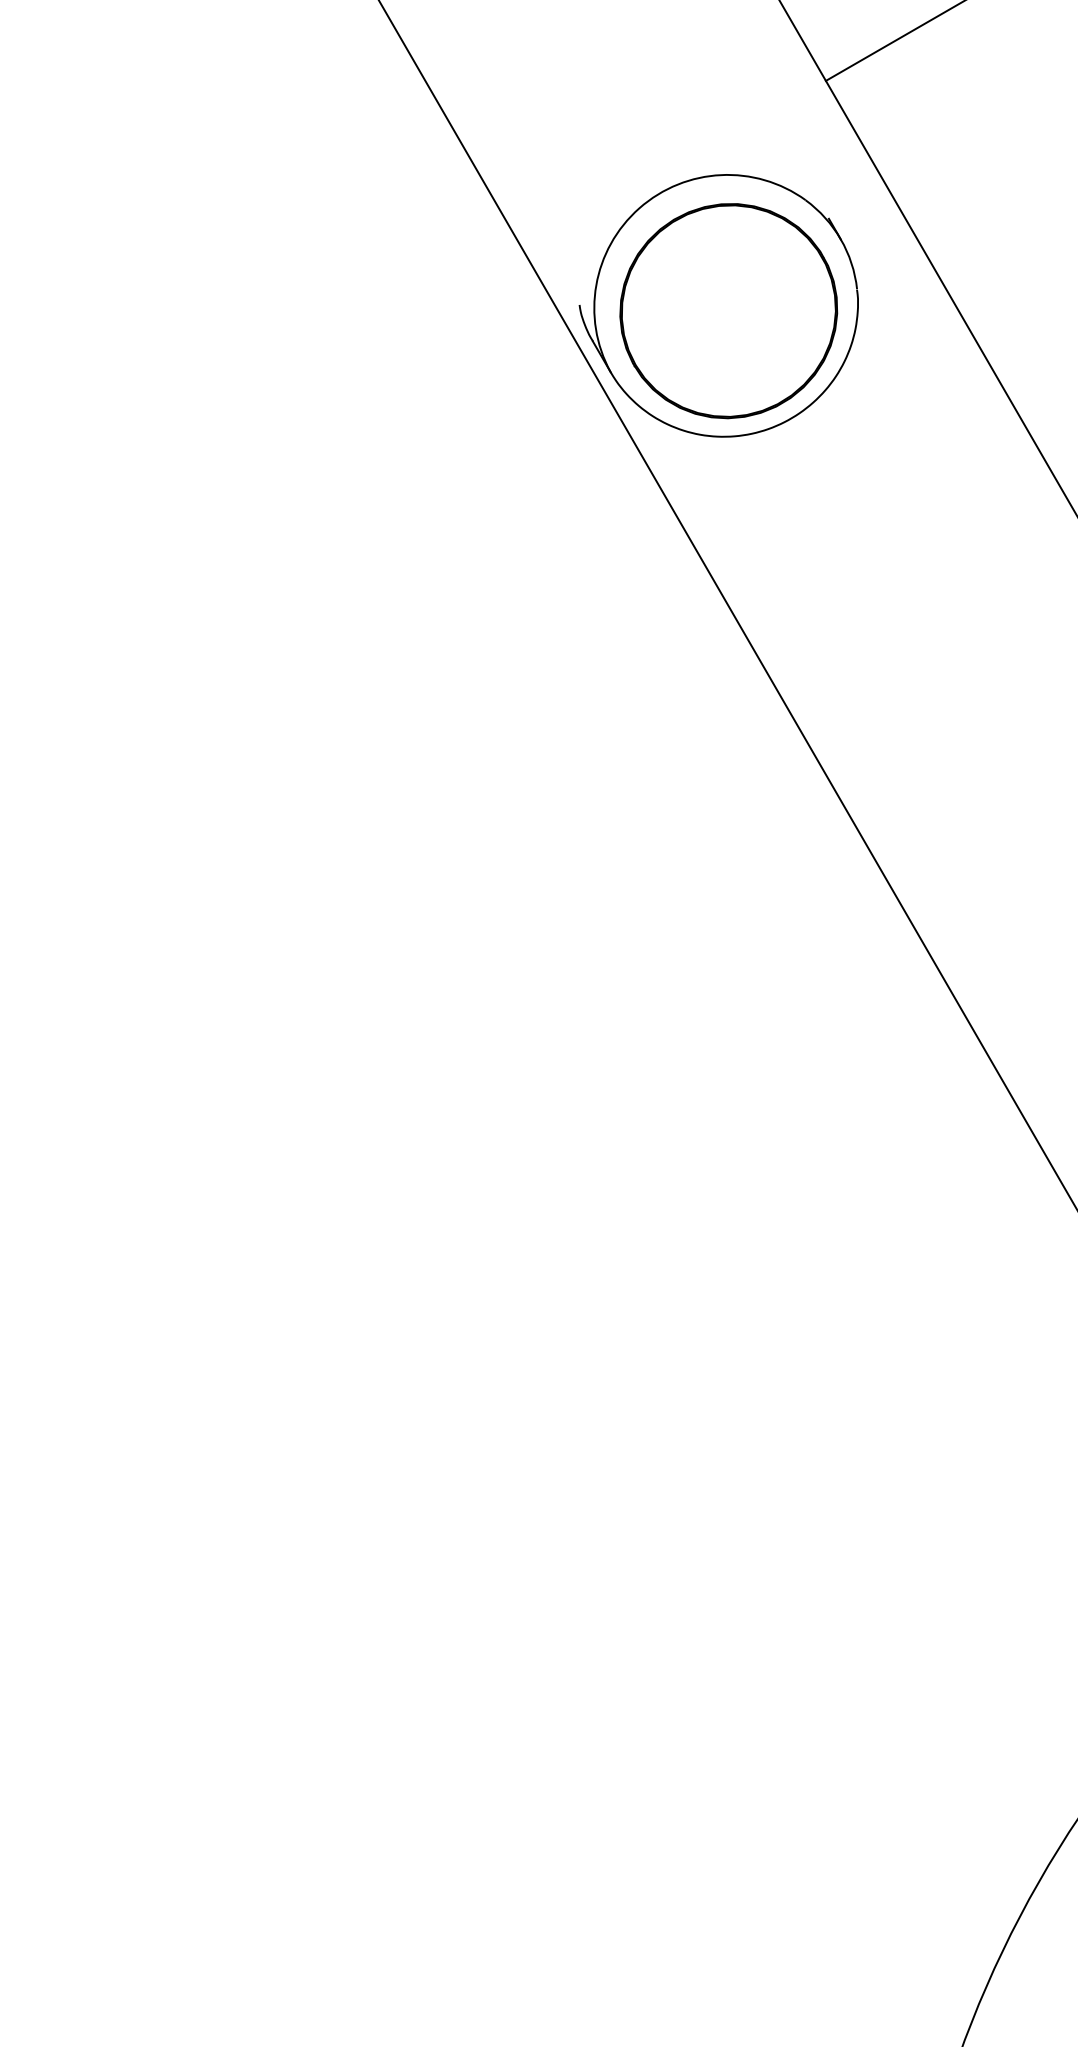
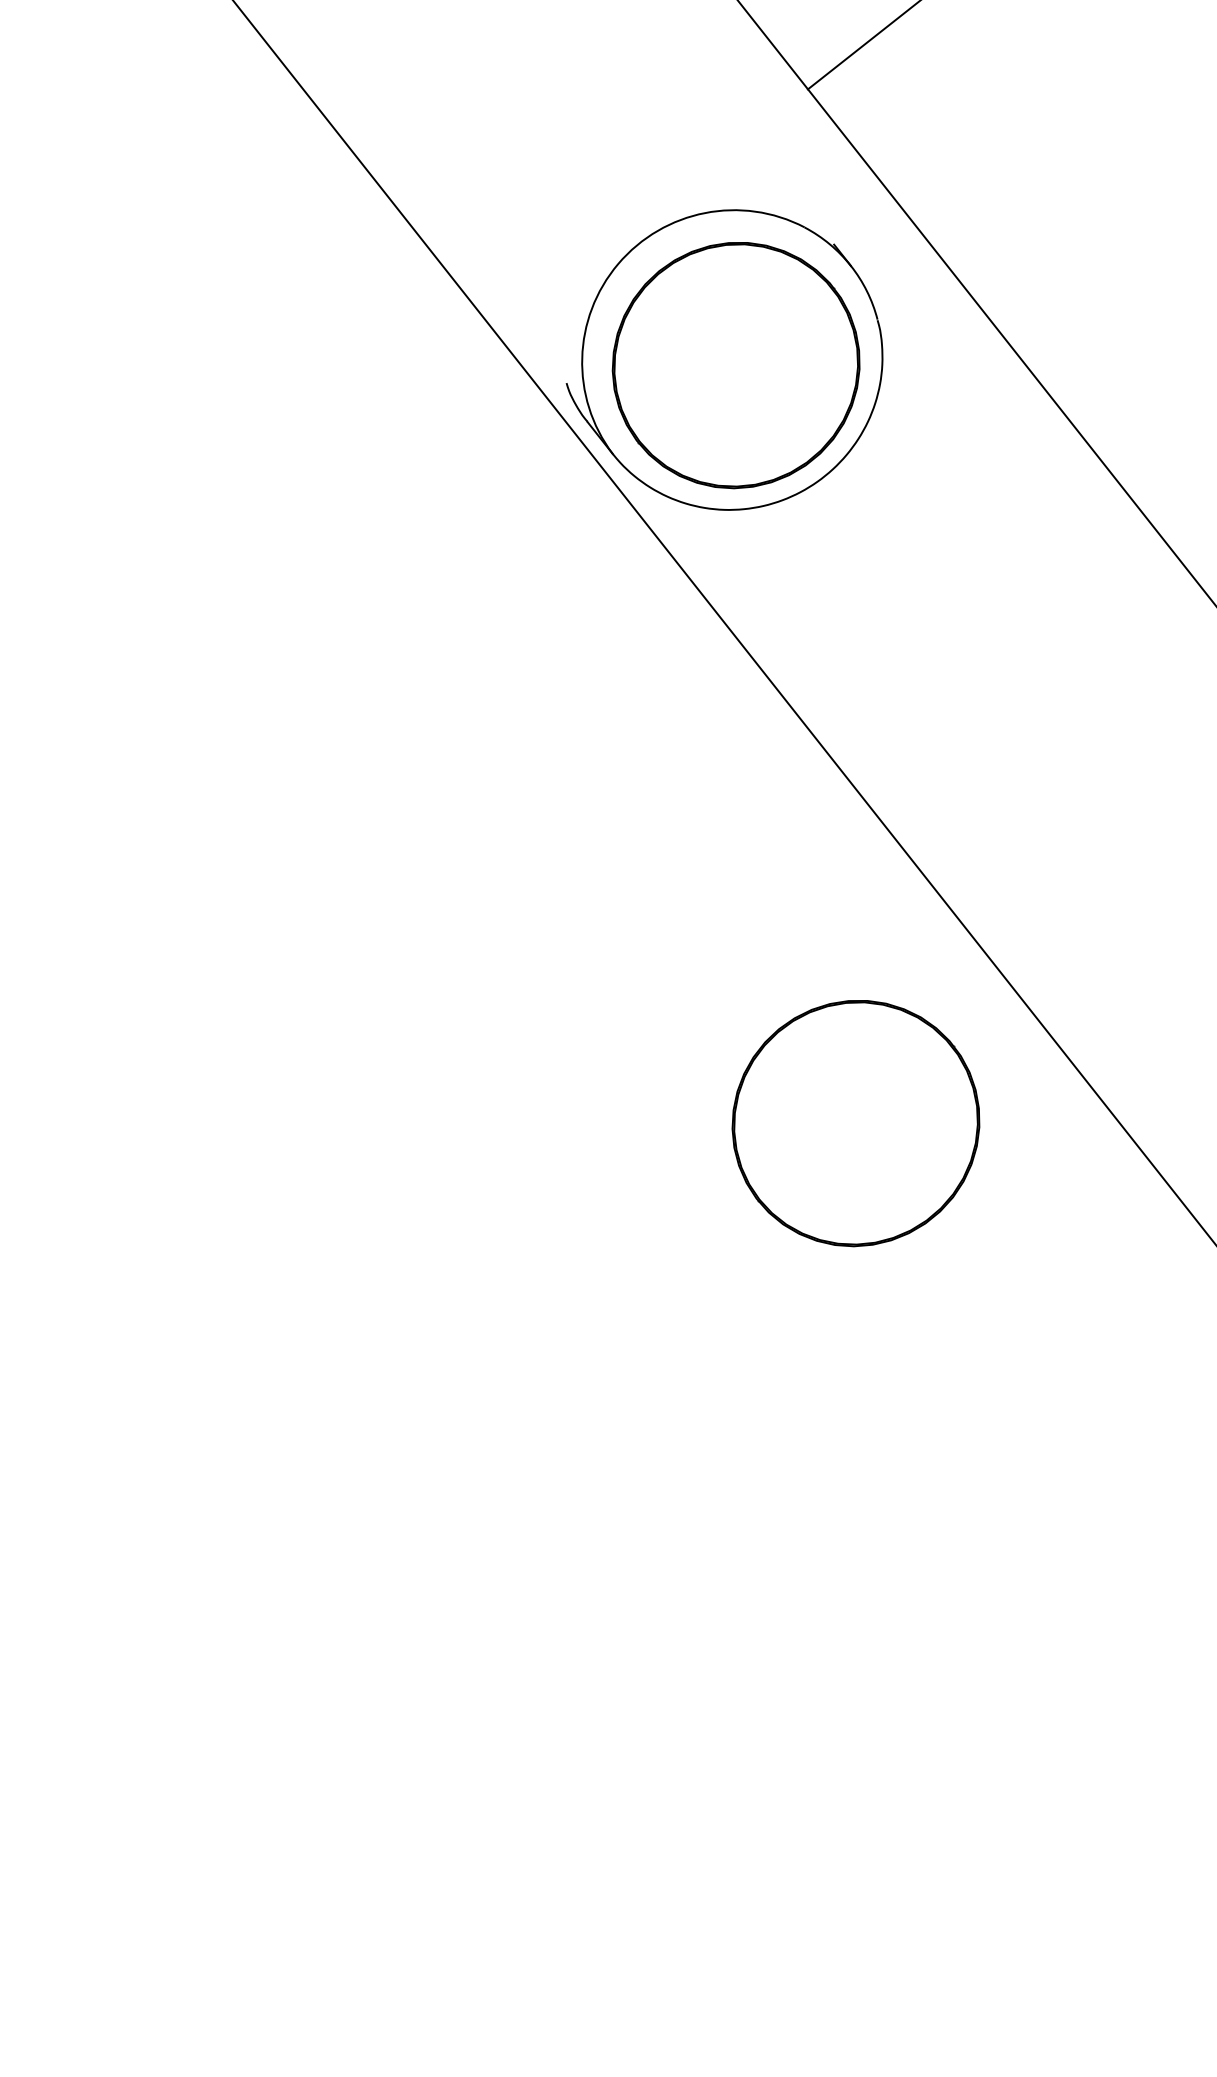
part: (736, 983) -> (855, 1123), added

